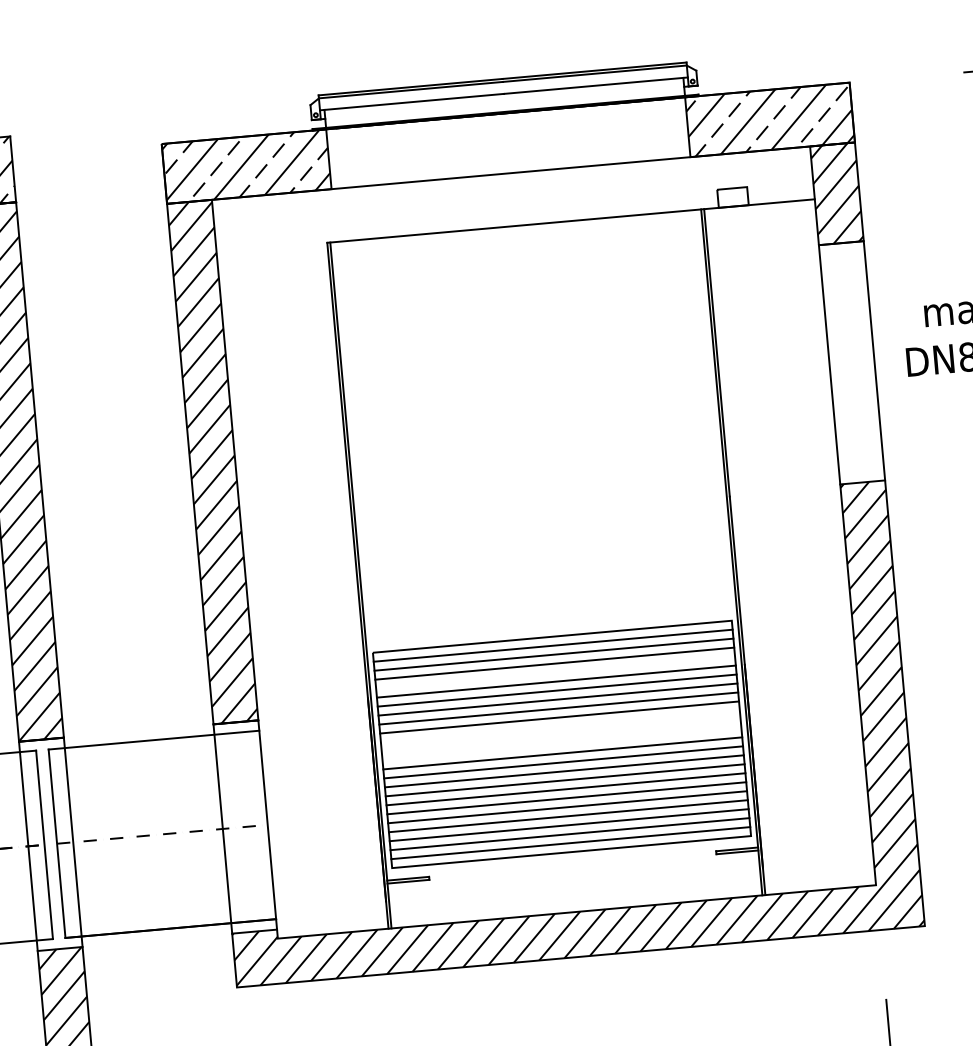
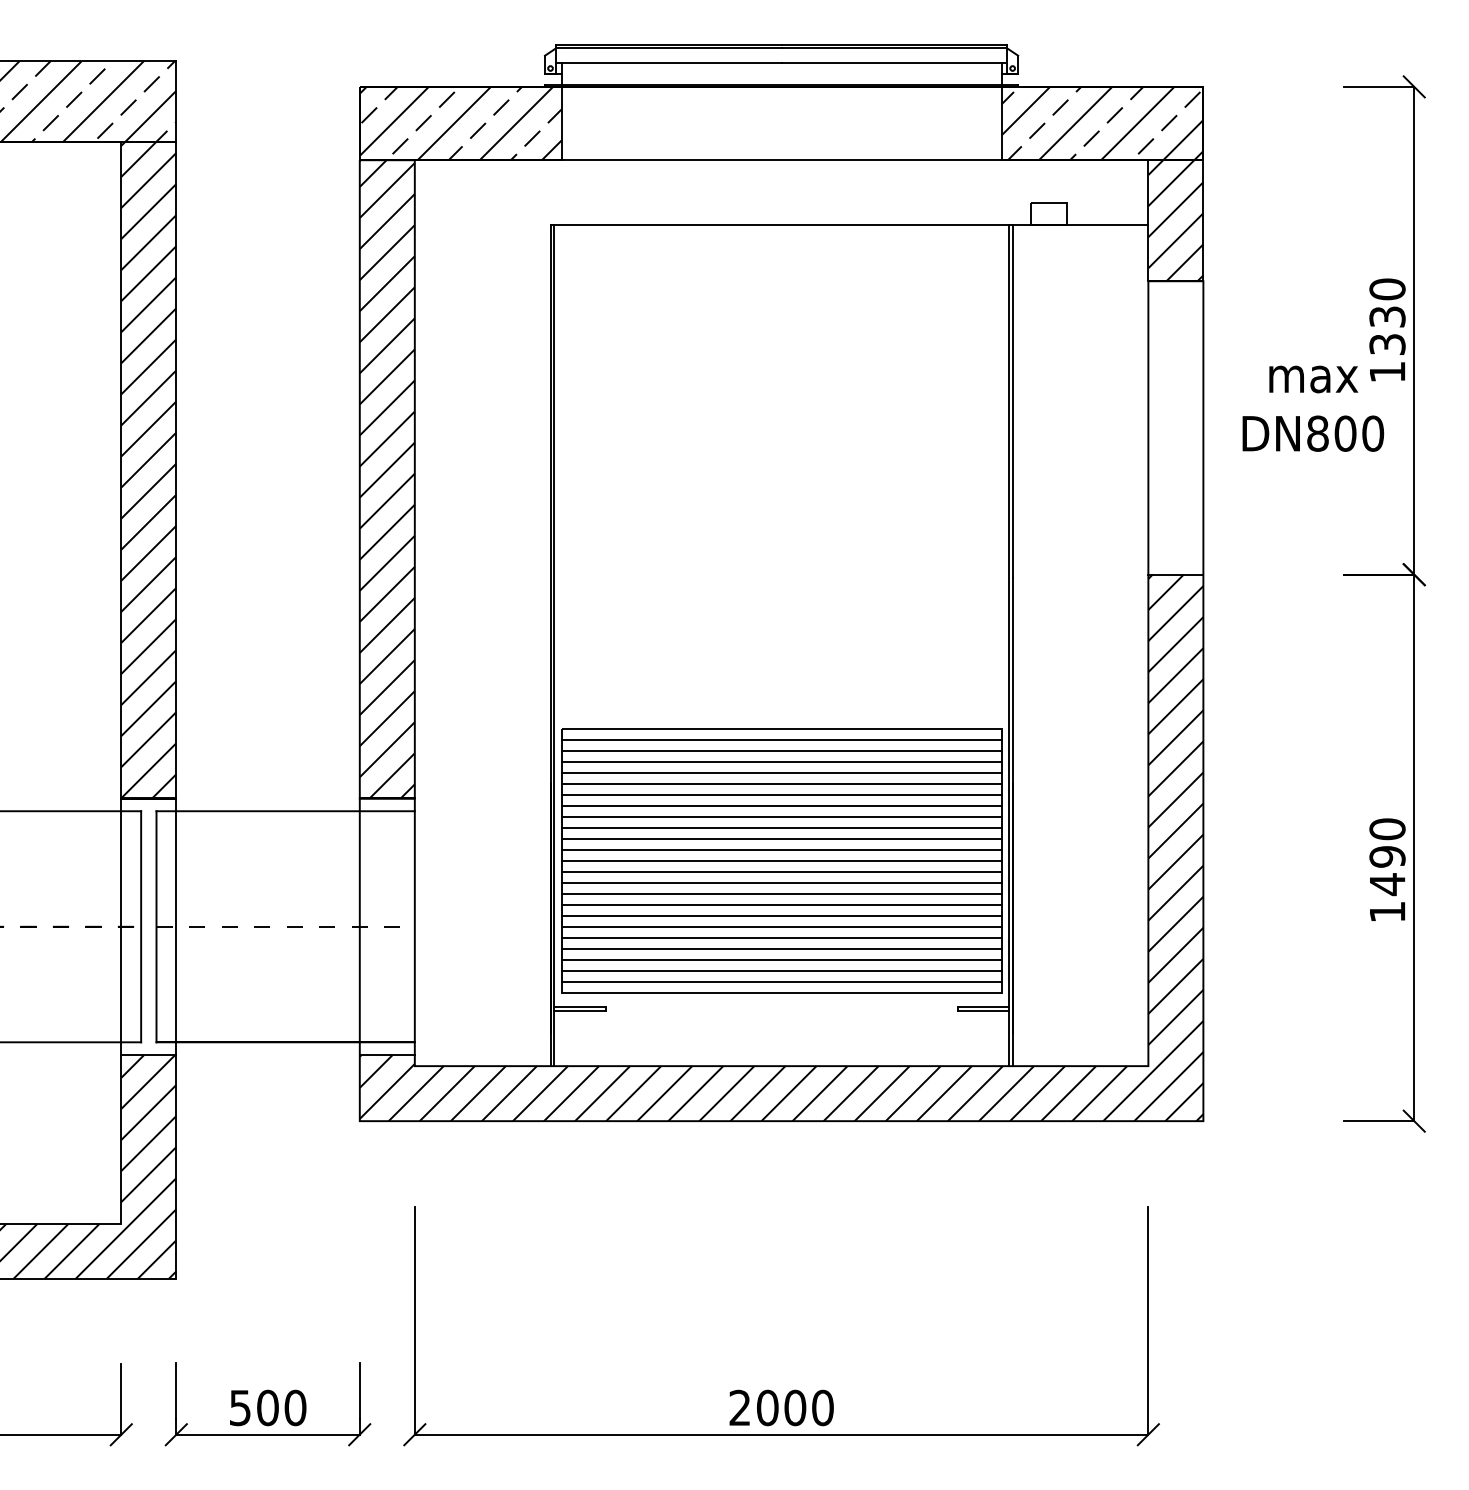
line: (555, 672) -> (781, 772), added
line: (560, 726) -> (781, 838), added
line: (561, 735) -> (781, 849), added
line: (561, 744) -> (781, 860), added

